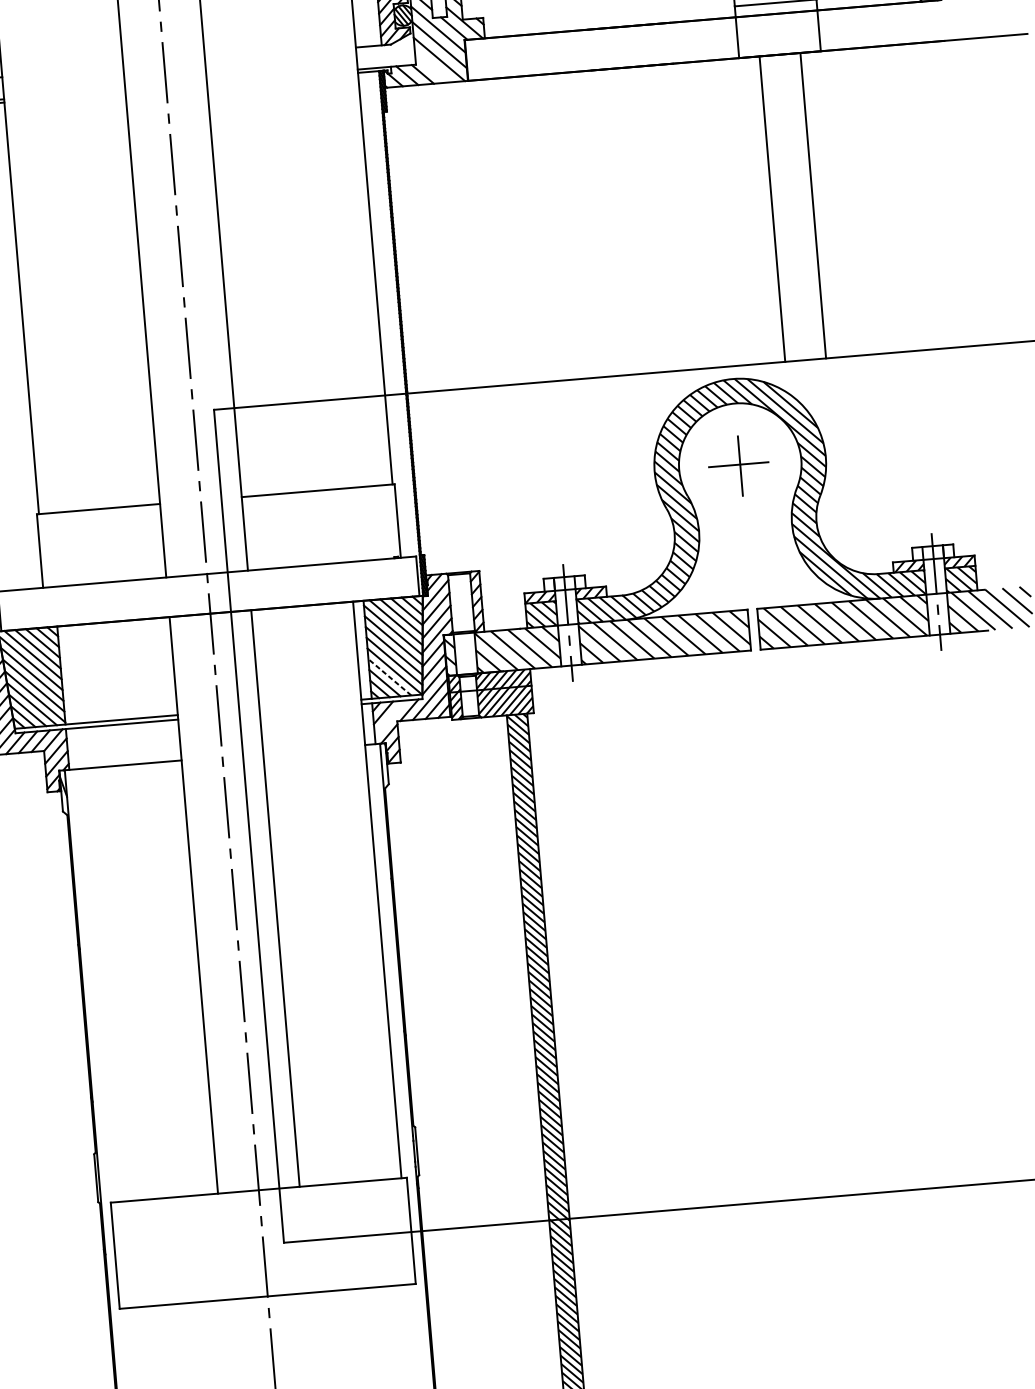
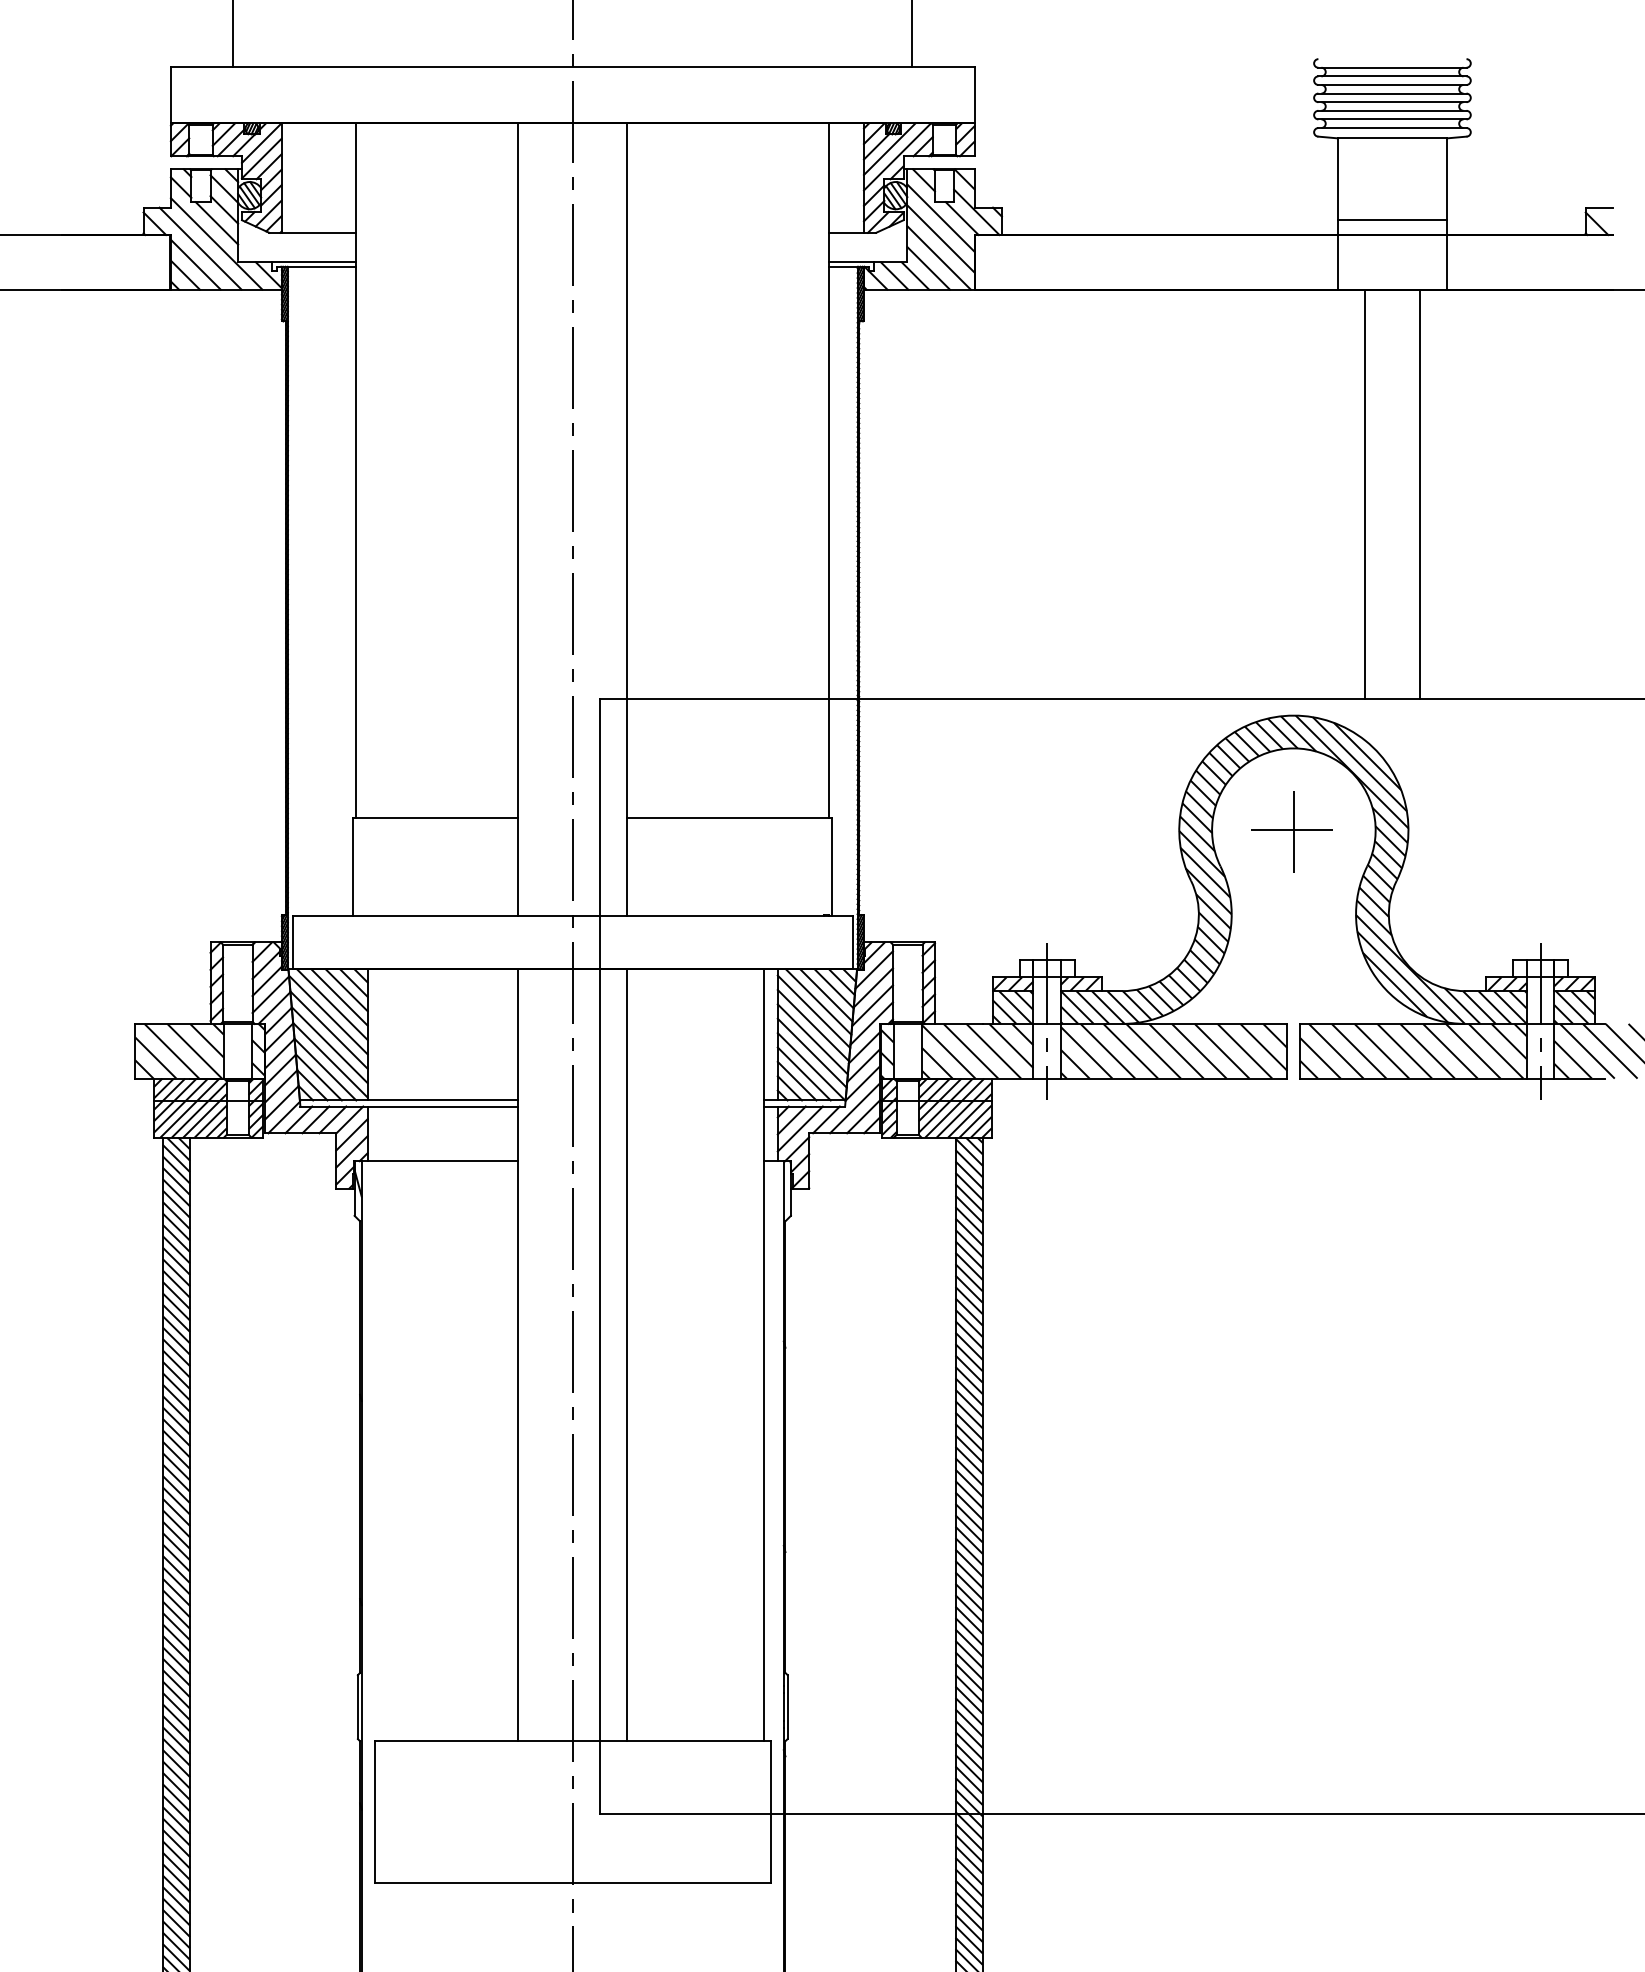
line: (432, 67) -> (928, 268), added
line: (389, 677) -> (803, 1073), dashed -> solid
line: (389, 718) -> (799, 1128), added

